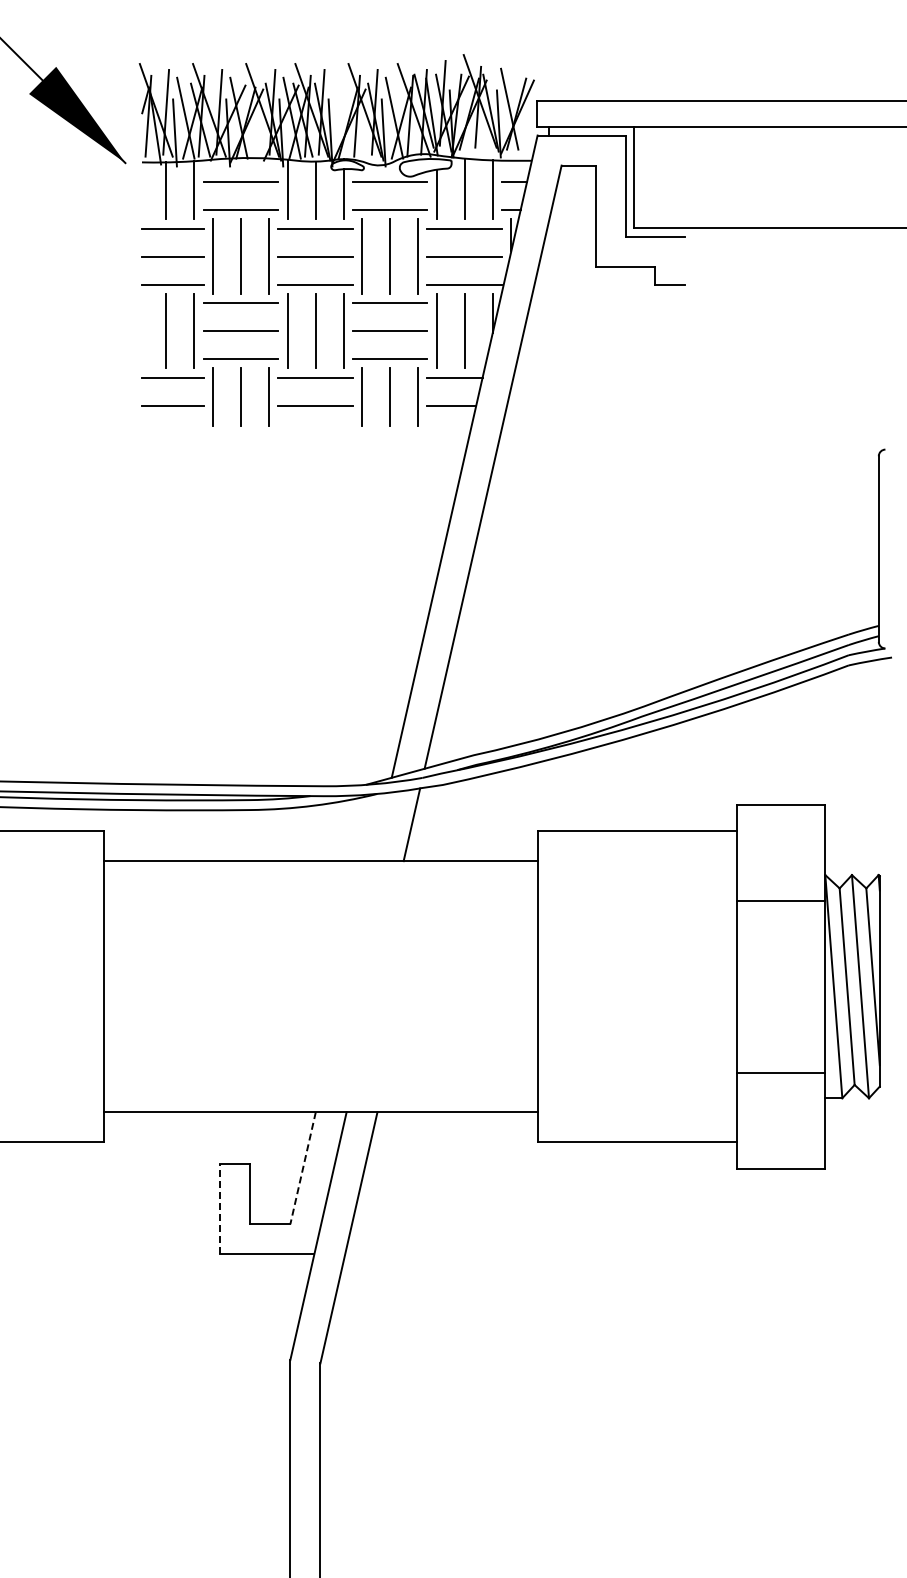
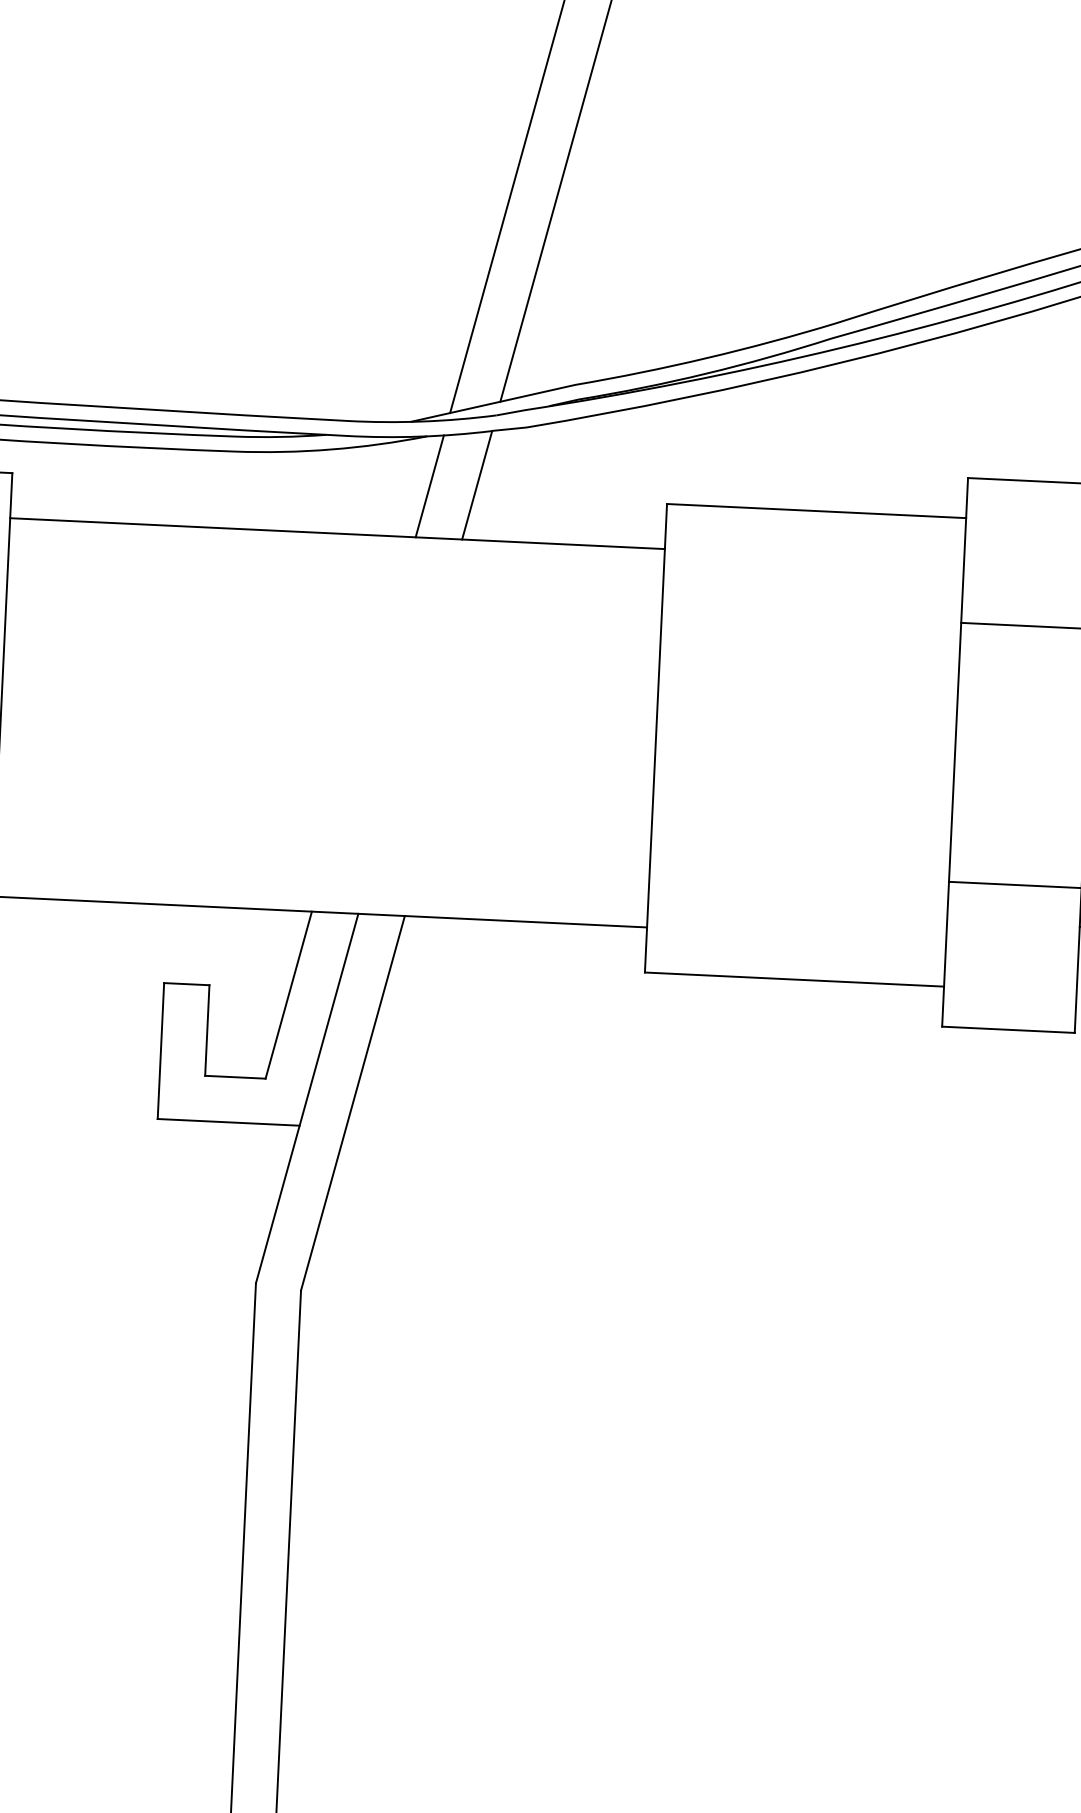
line: (380, 826) -> (429, 485), added
line: (302, 1168) -> (287, 995), dashed -> solid
line: (220, 1208) -> (161, 1050), dashed -> solid

